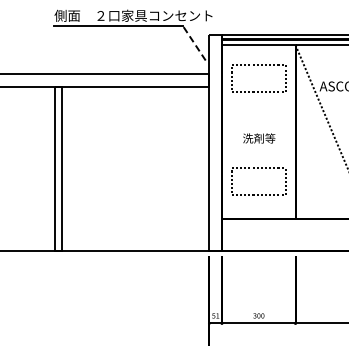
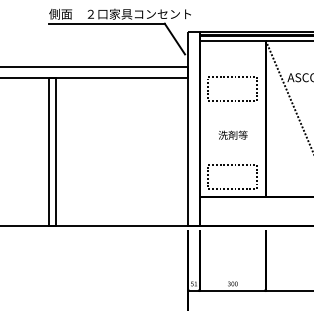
line: (194, 43) -> (174, 39), dashed -> solid
part: (258, 65) -> (232, 76), moved
text: (259, 138) -> (233, 135), moved
part: (258, 168) -> (232, 164), moved

